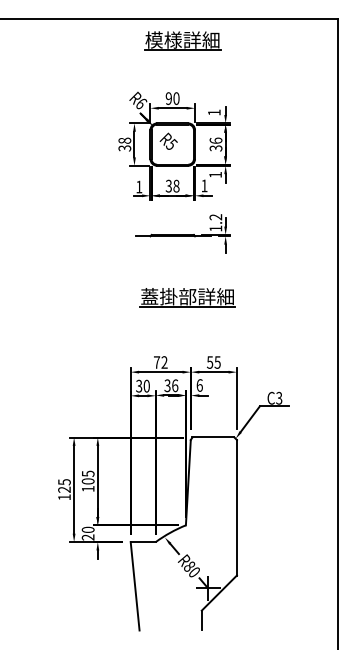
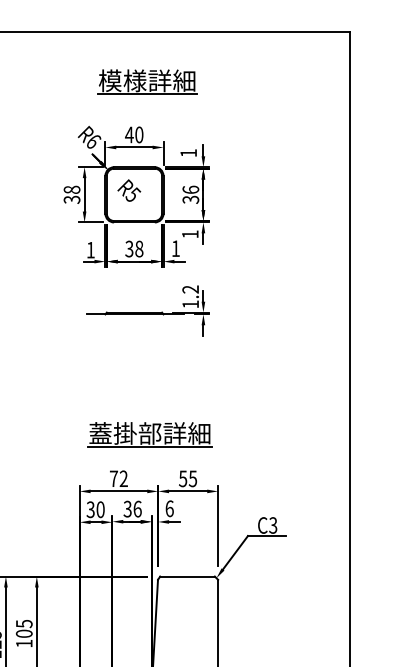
part: (182, 40) -> (147, 81), moved
text: (168, 98) -> (128, 134), 90 -> 40
part: (187, 297) -> (149, 434), moved

